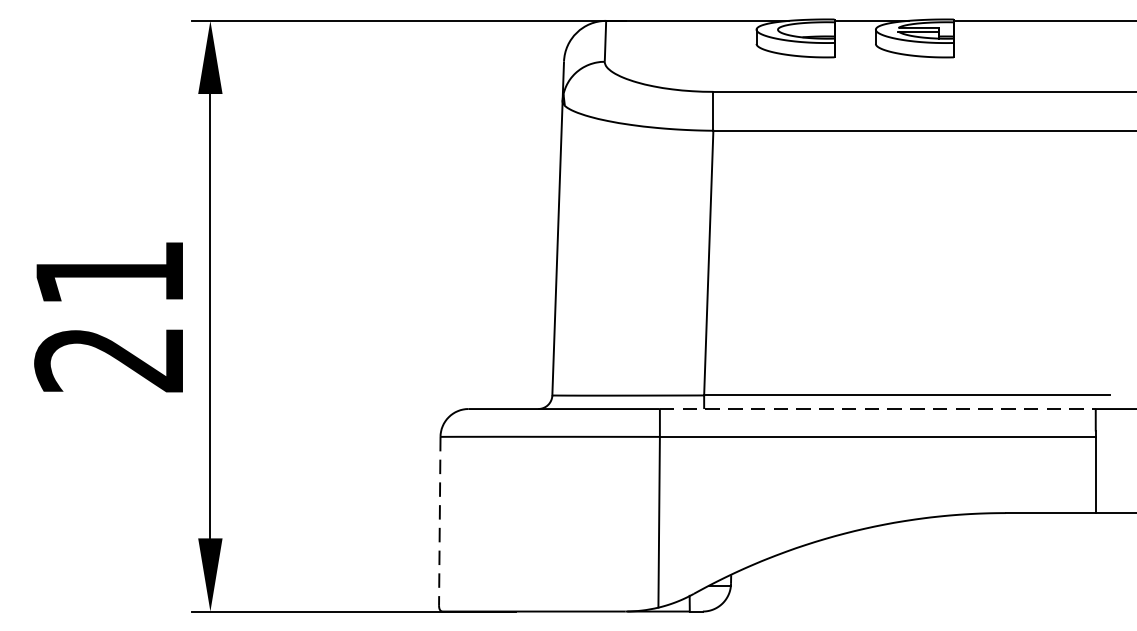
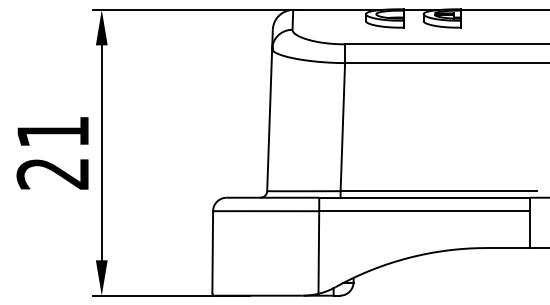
line: (879, 408) -> (425, 197), dashed -> solid
line: (439, 520) -> (212, 251), dashed -> solid

